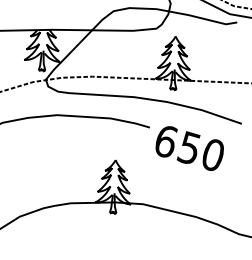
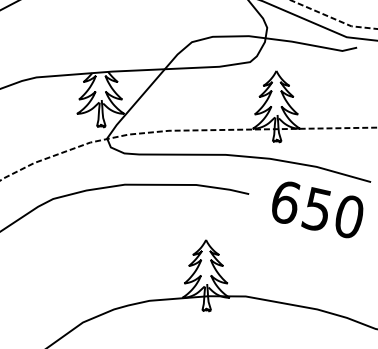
text: (189, 148) -> (317, 209), moved

